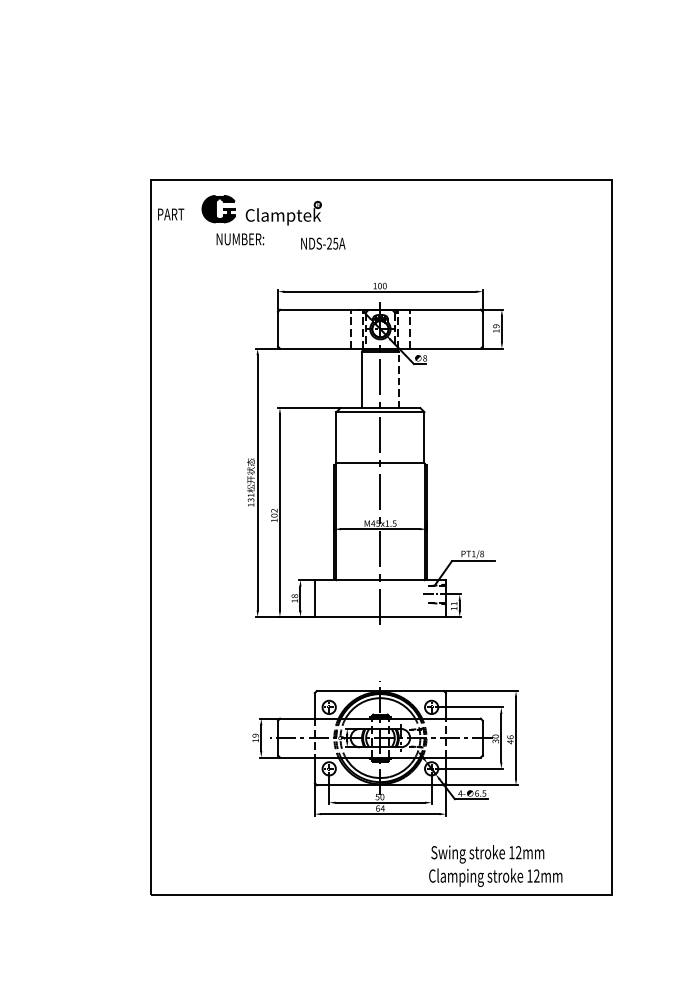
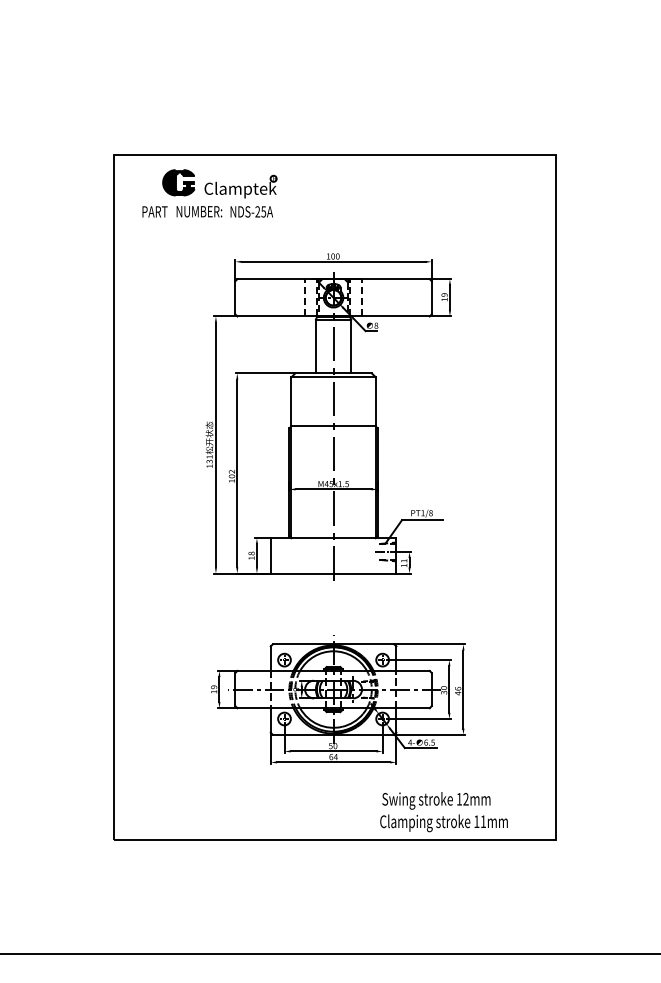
text: (170, 214) -> (154, 211), moved
text: (322, 243) -> (251, 211), moved
line: (399, 380) -> (351, 346), dashed -> solid
text: (536, 875) -> (483, 821), 12mm -> 11mm

